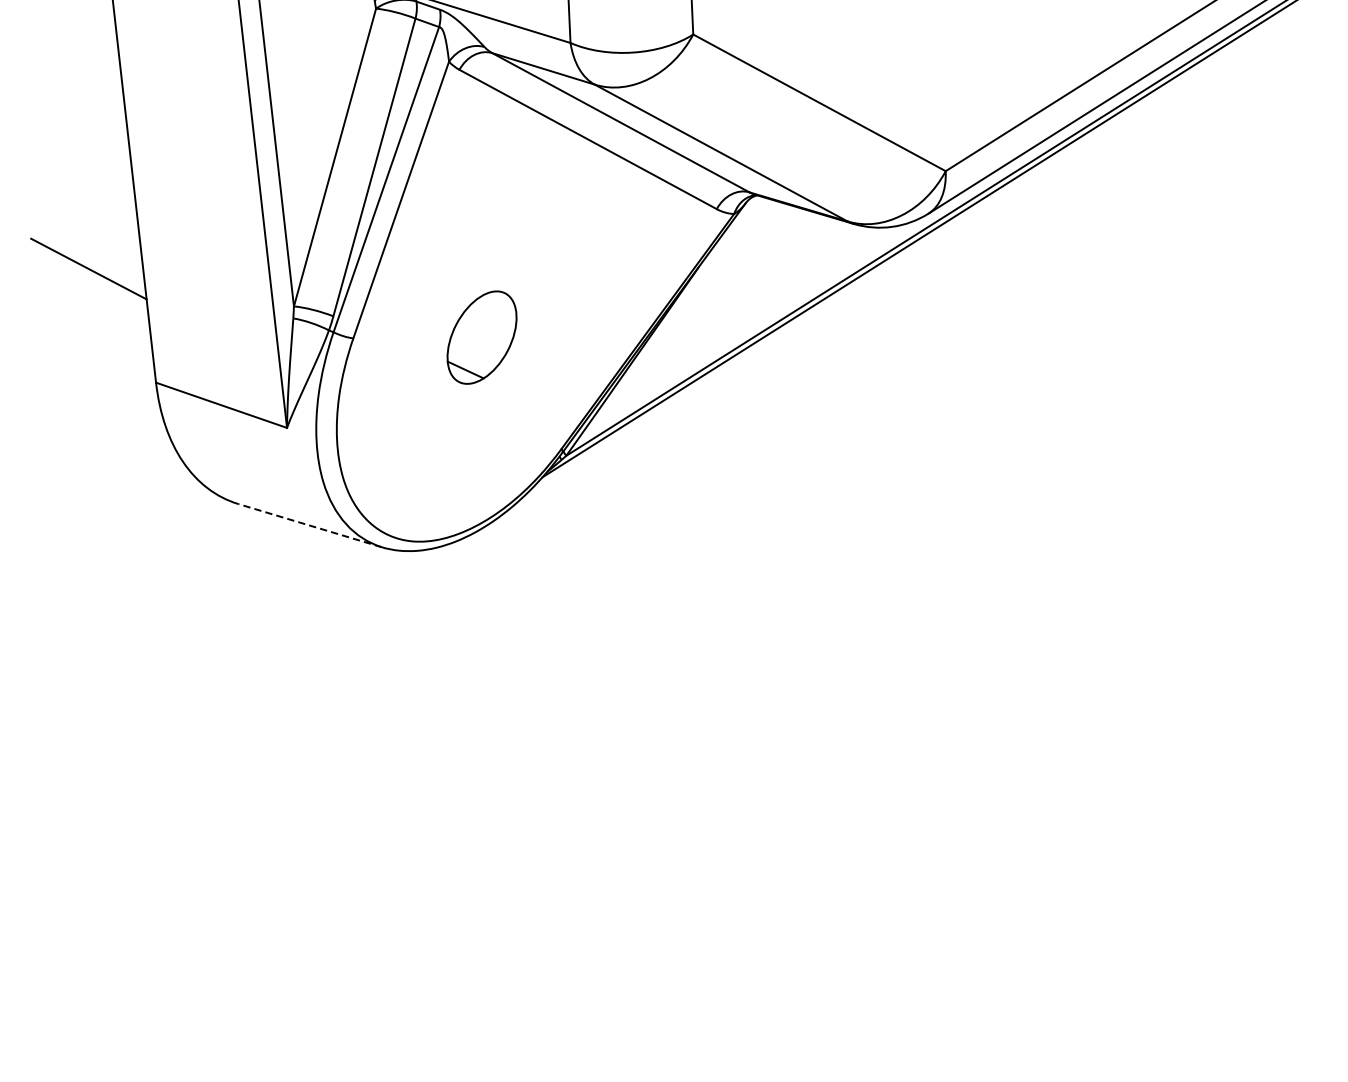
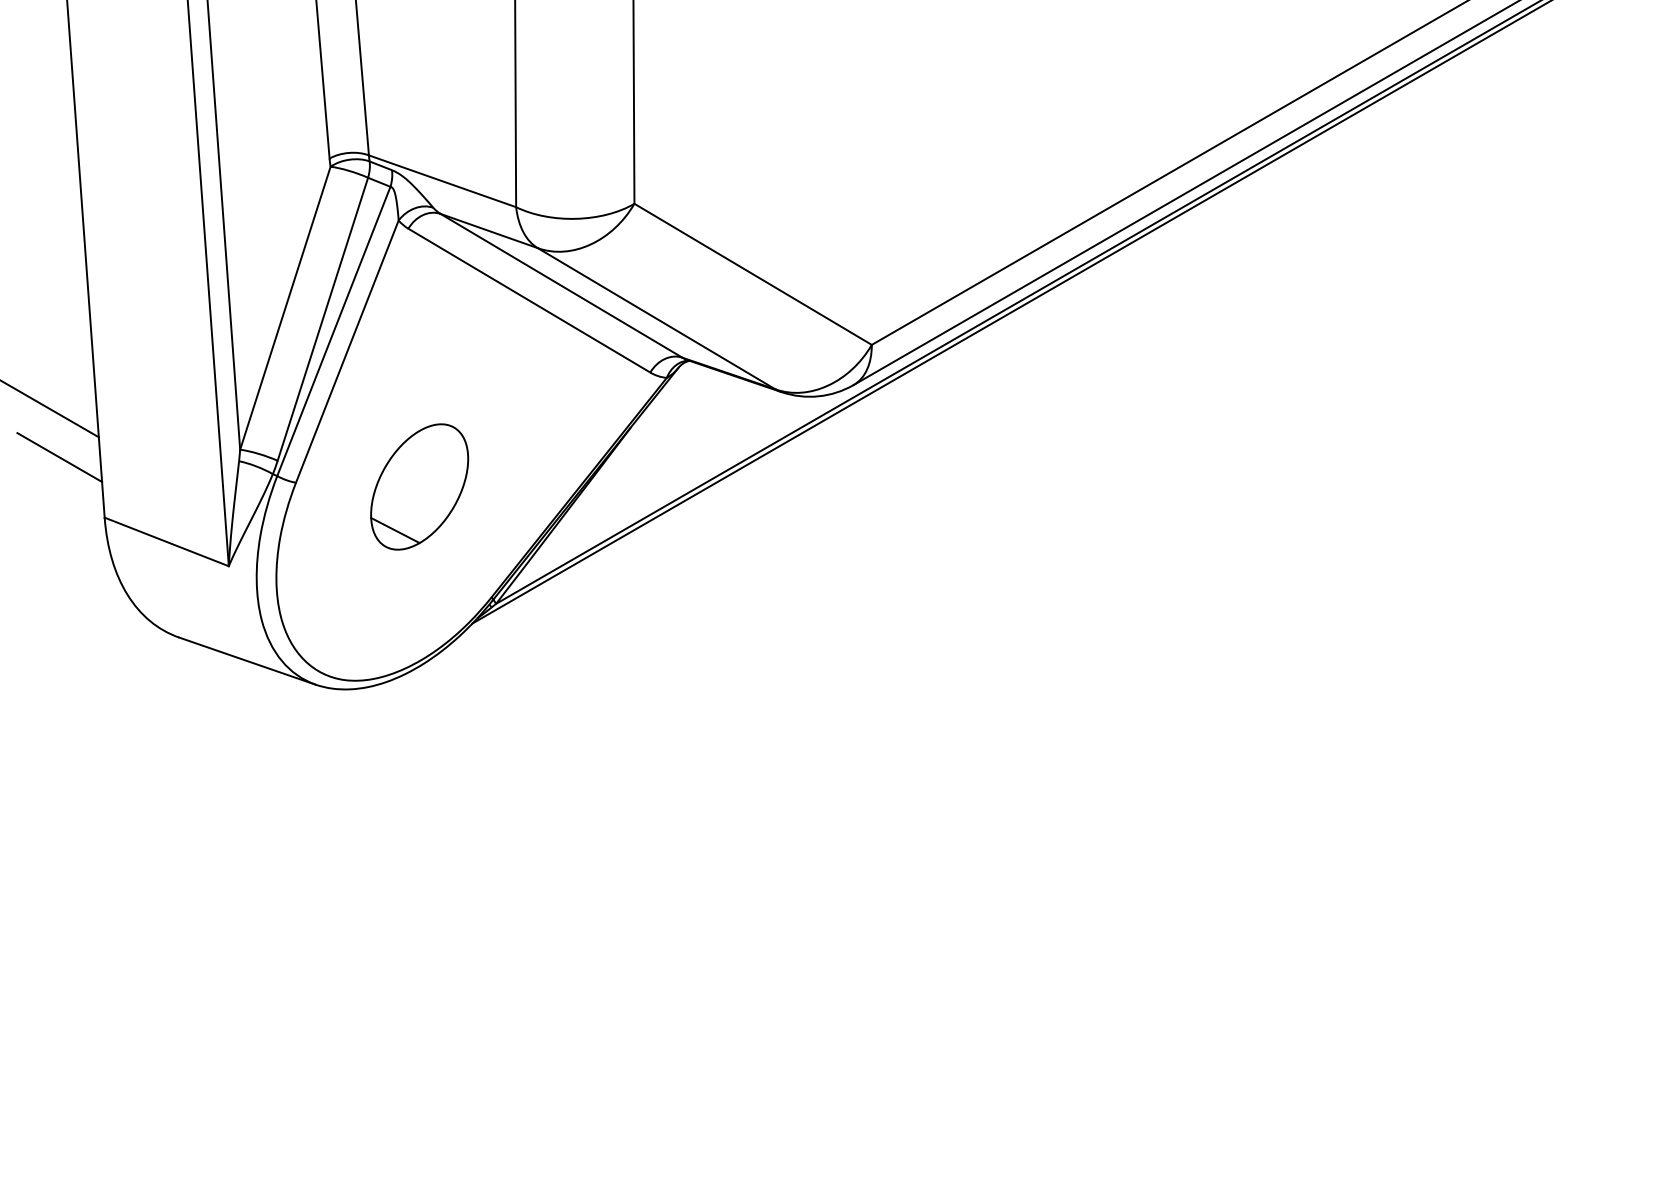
line: (106, 322) -> (59, 457), added
part: (481, 337) -> (419, 486), size x1.43
line: (309, 525) -> (246, 660), dashed -> solid

